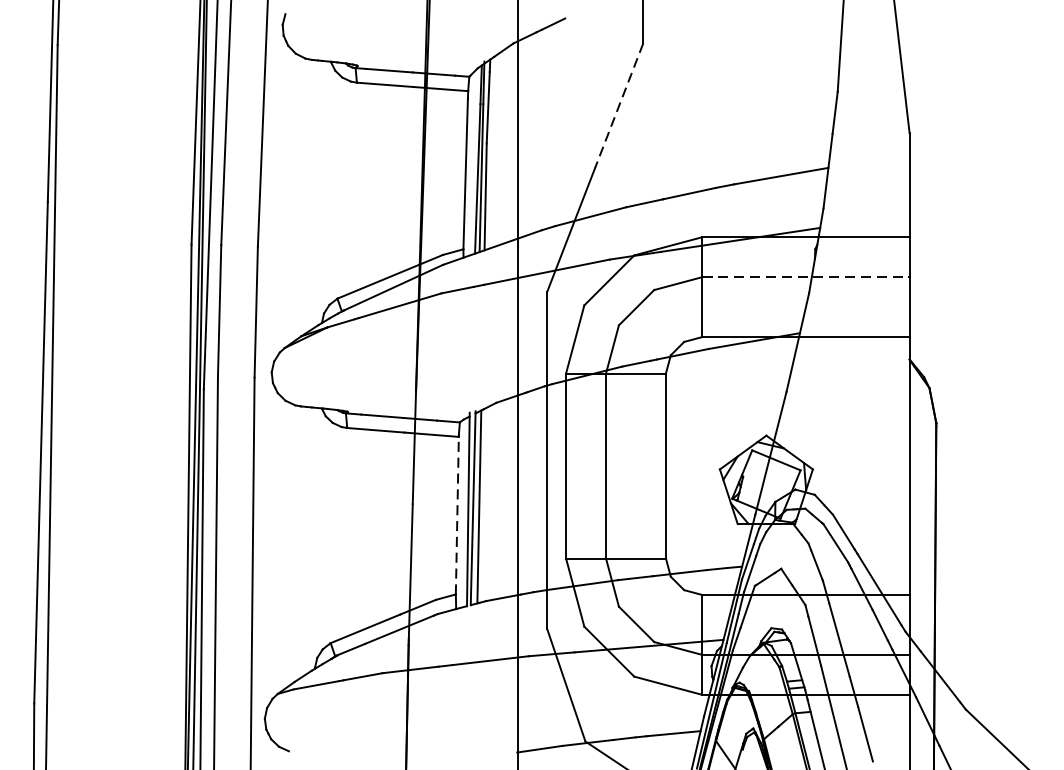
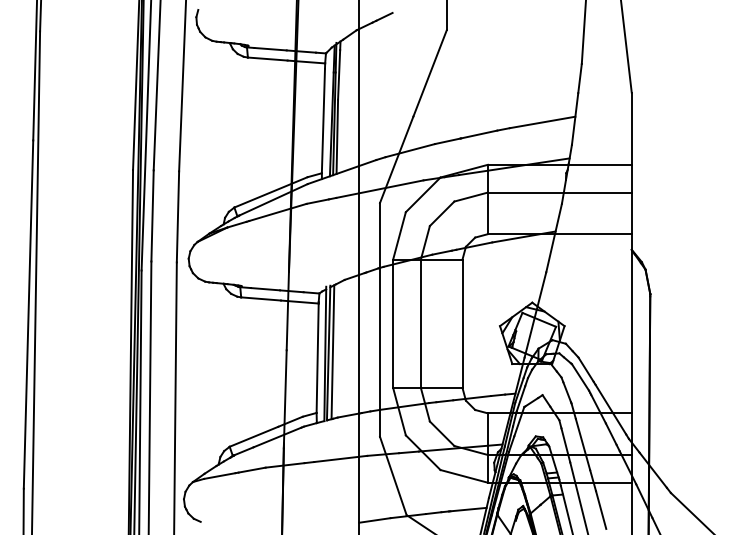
line: (618, 105) -> (429, 73), dashed -> solid
line: (805, 277) -> (559, 192), dashed -> solid
line: (457, 516) -> (317, 358), dashed -> solid

